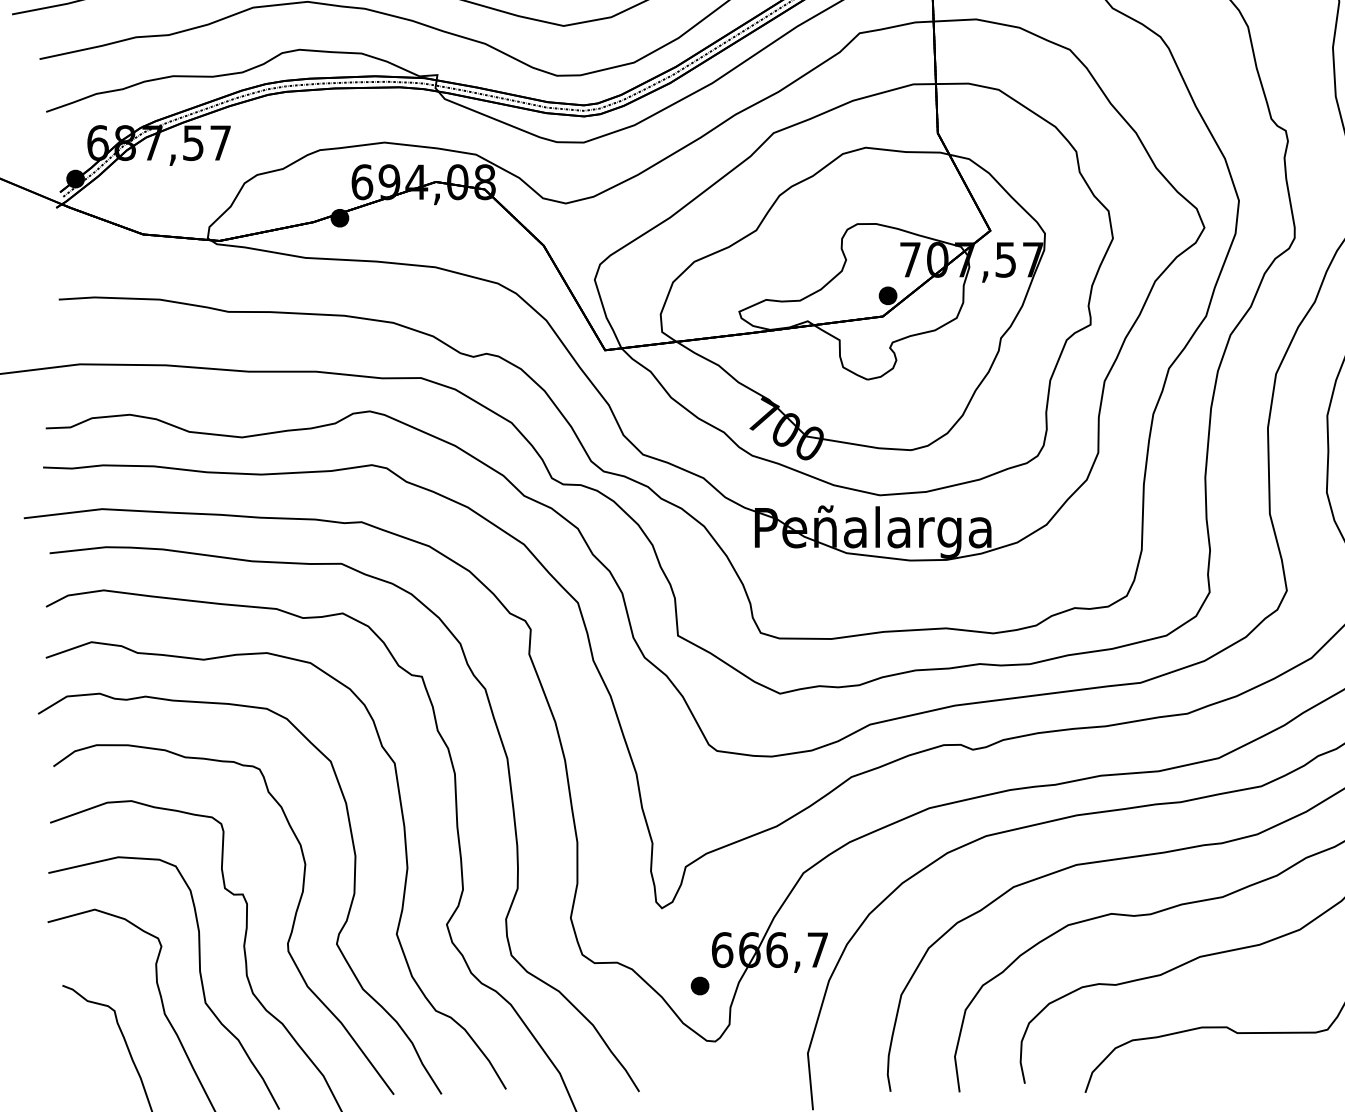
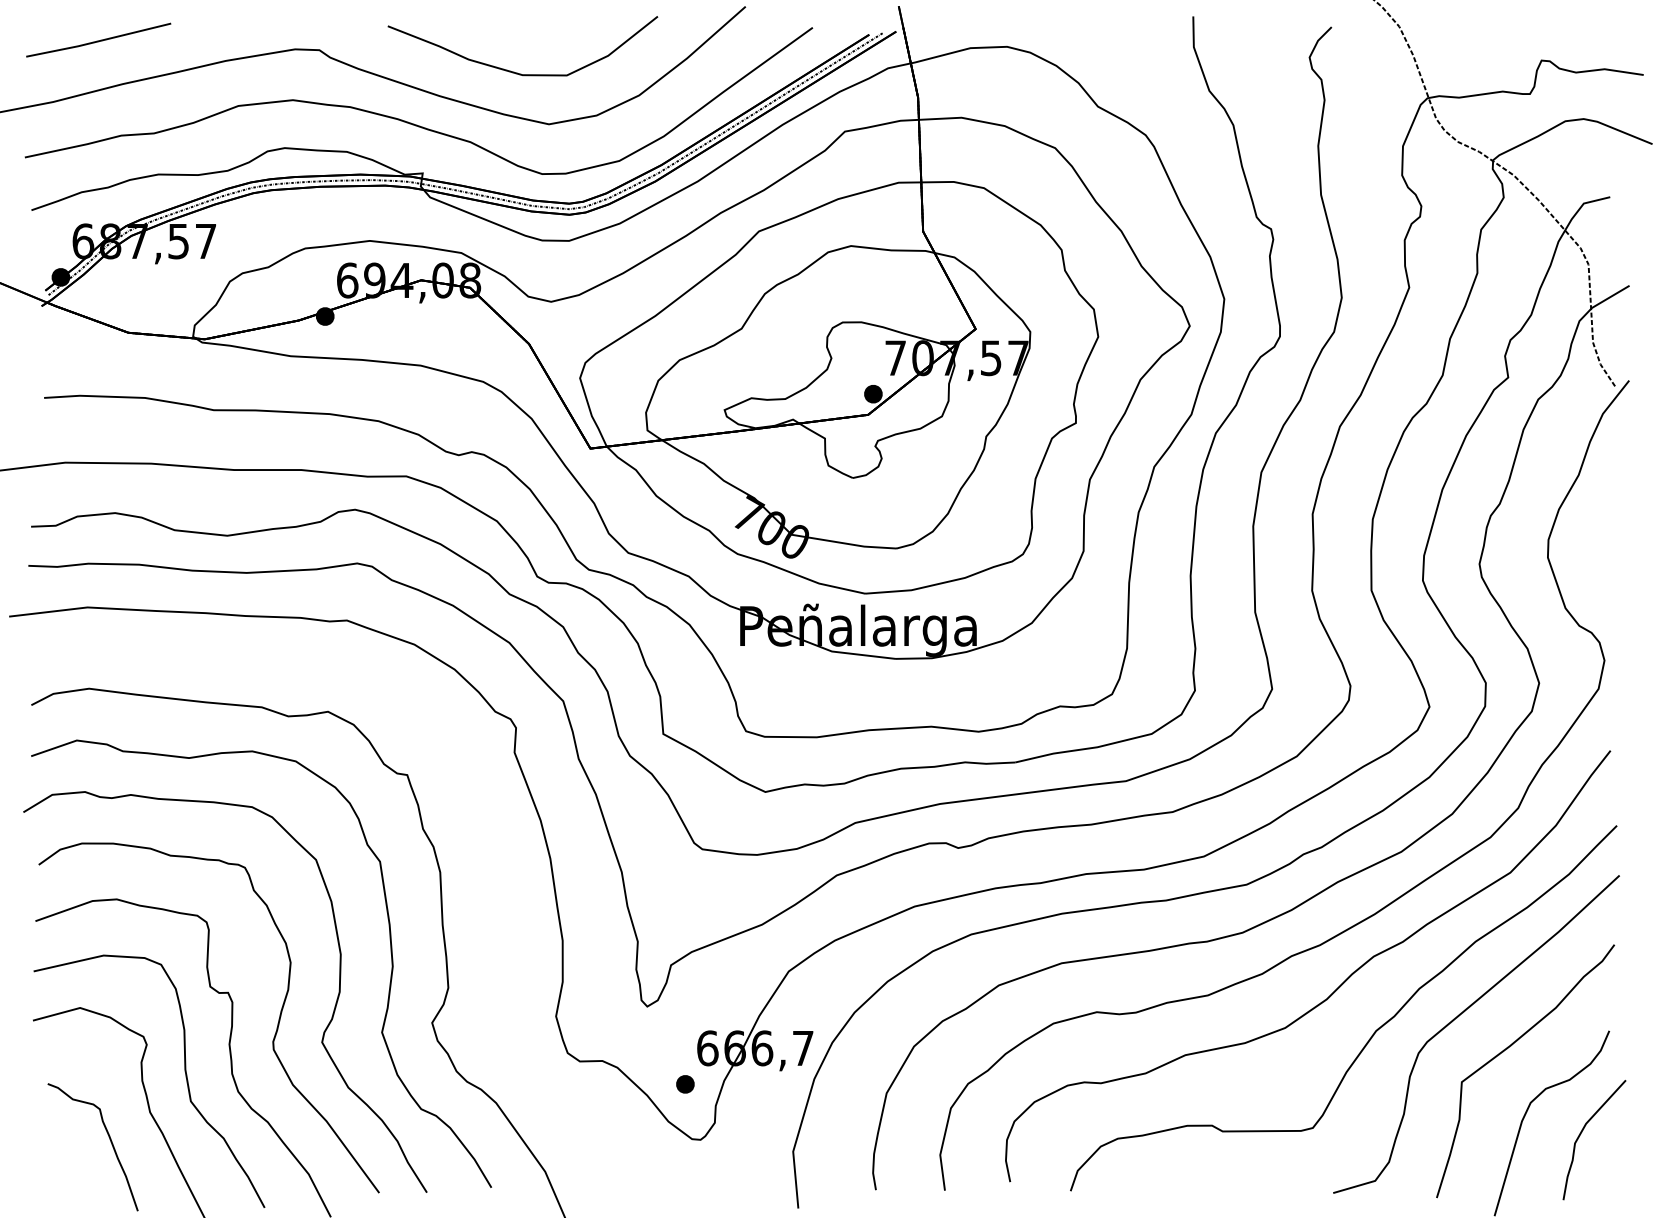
curve: (511, 801) -> (496, 899), removed

